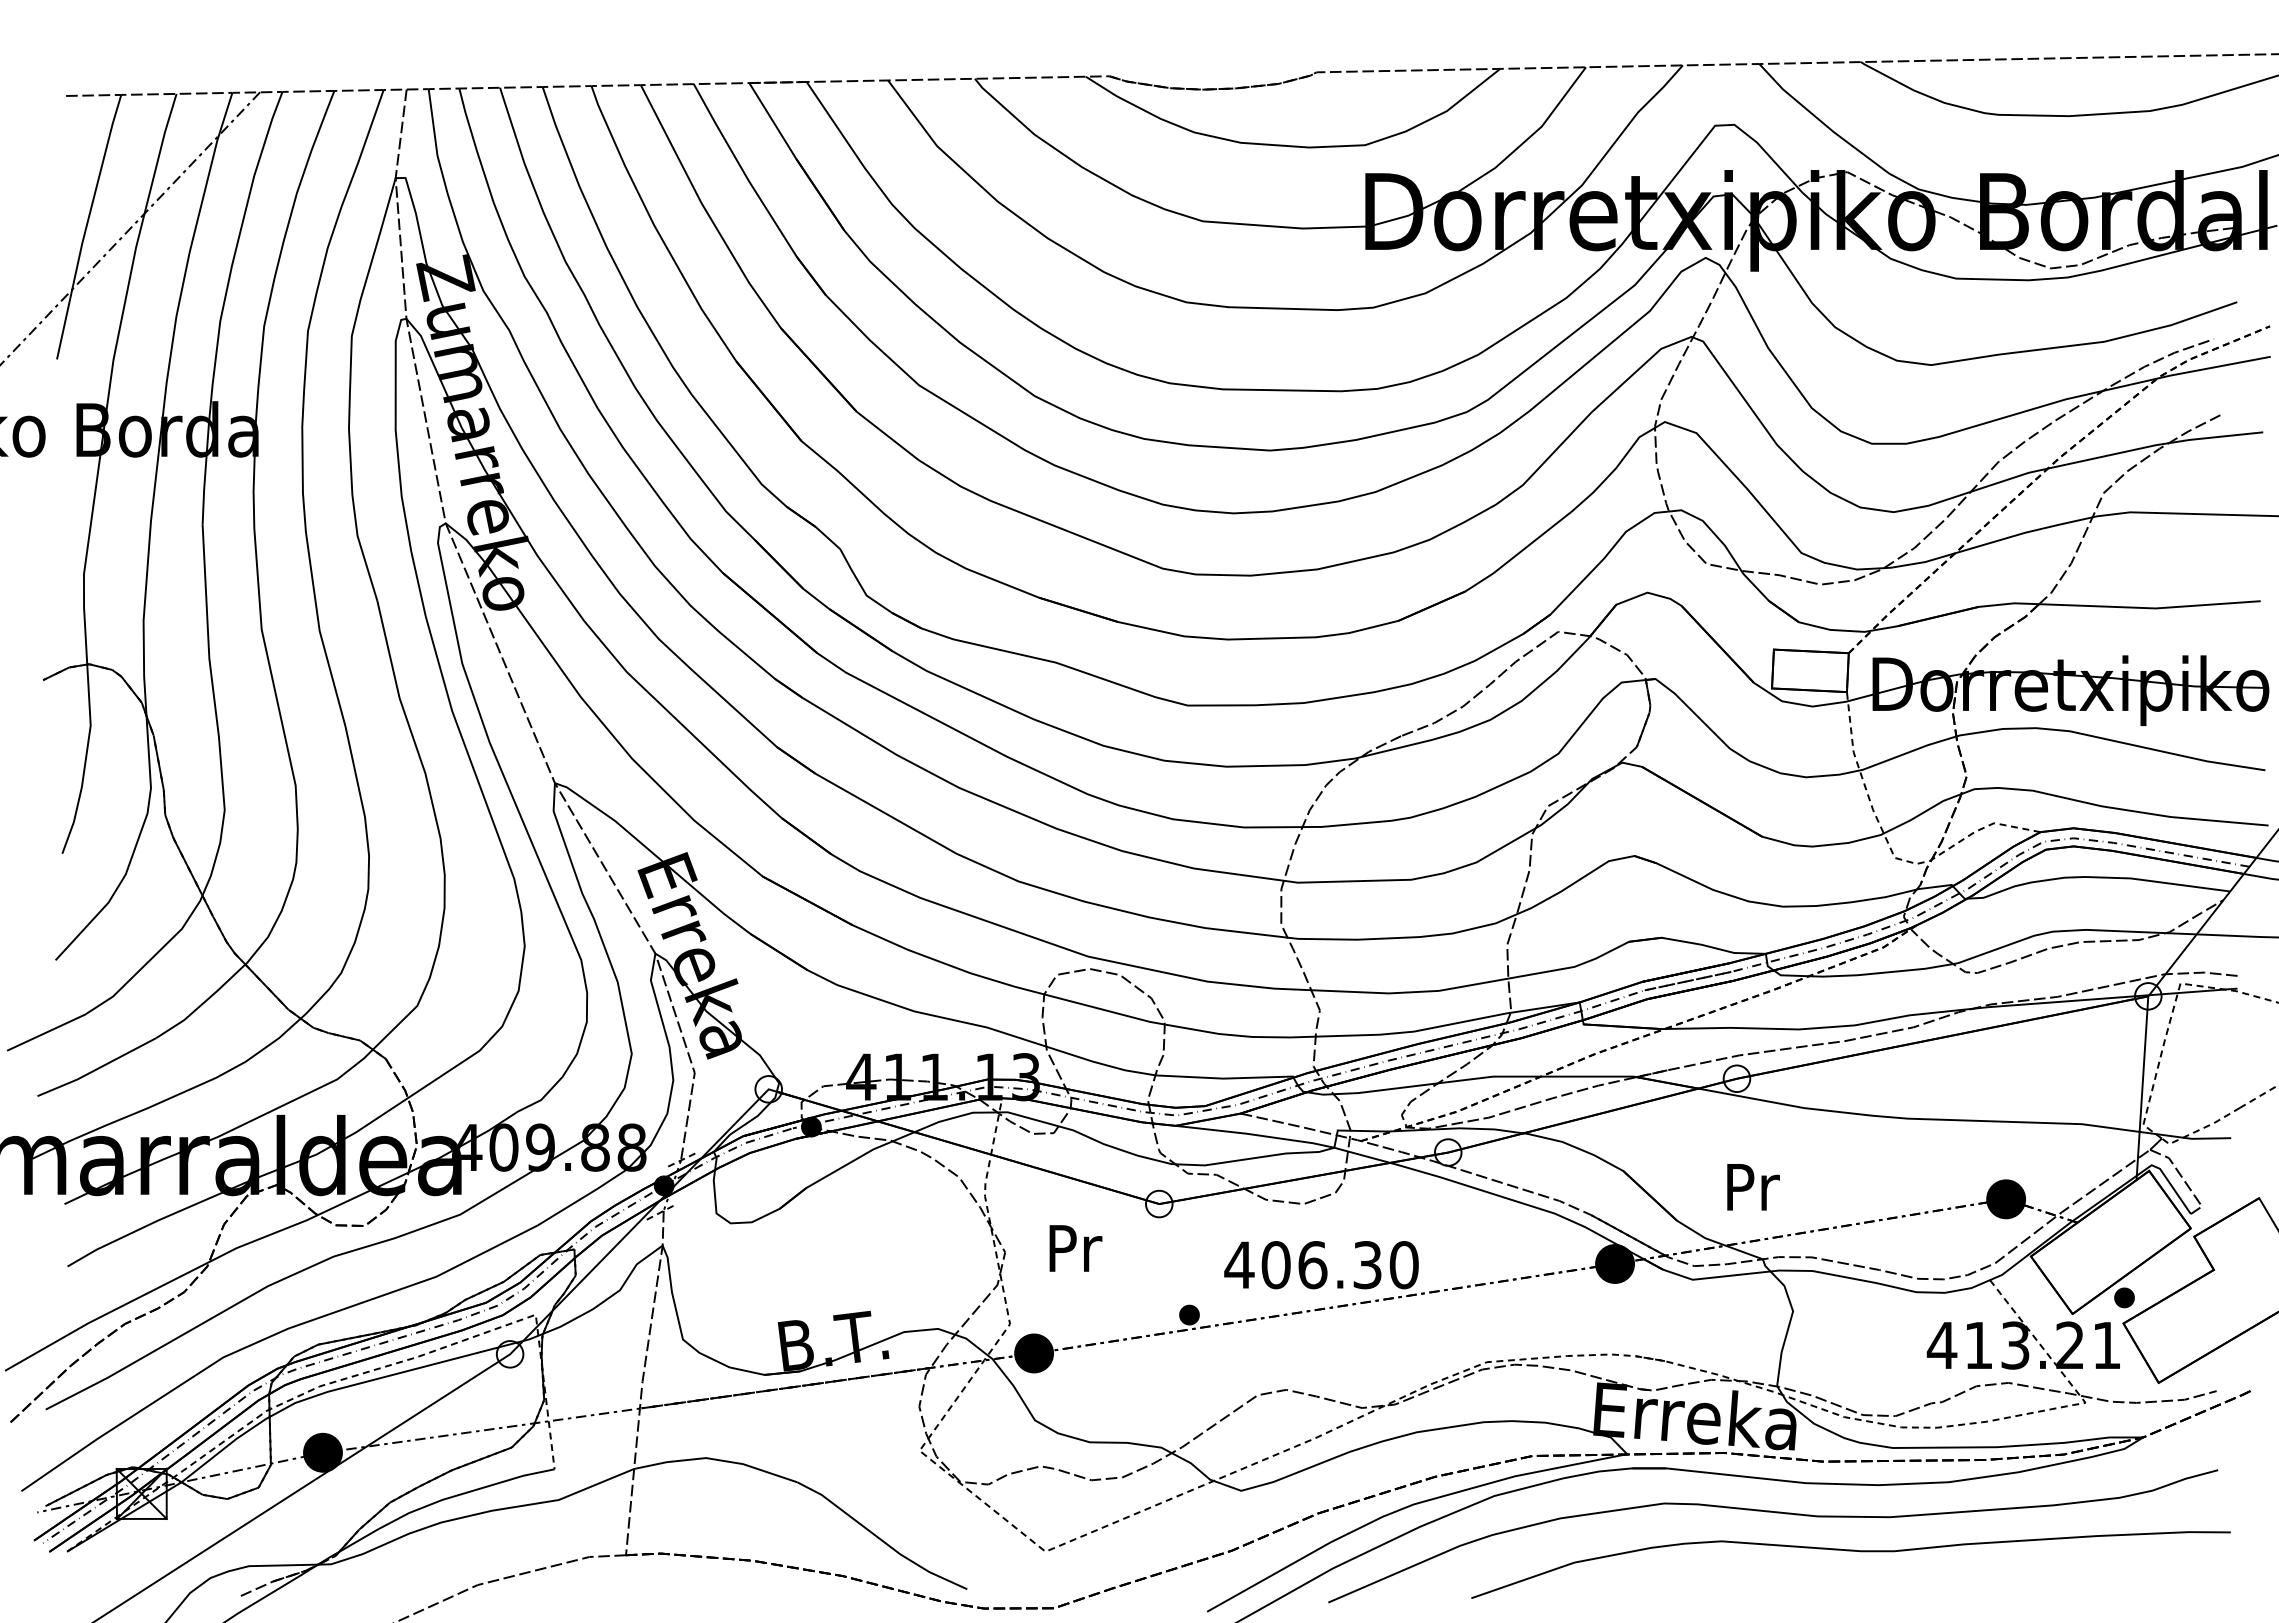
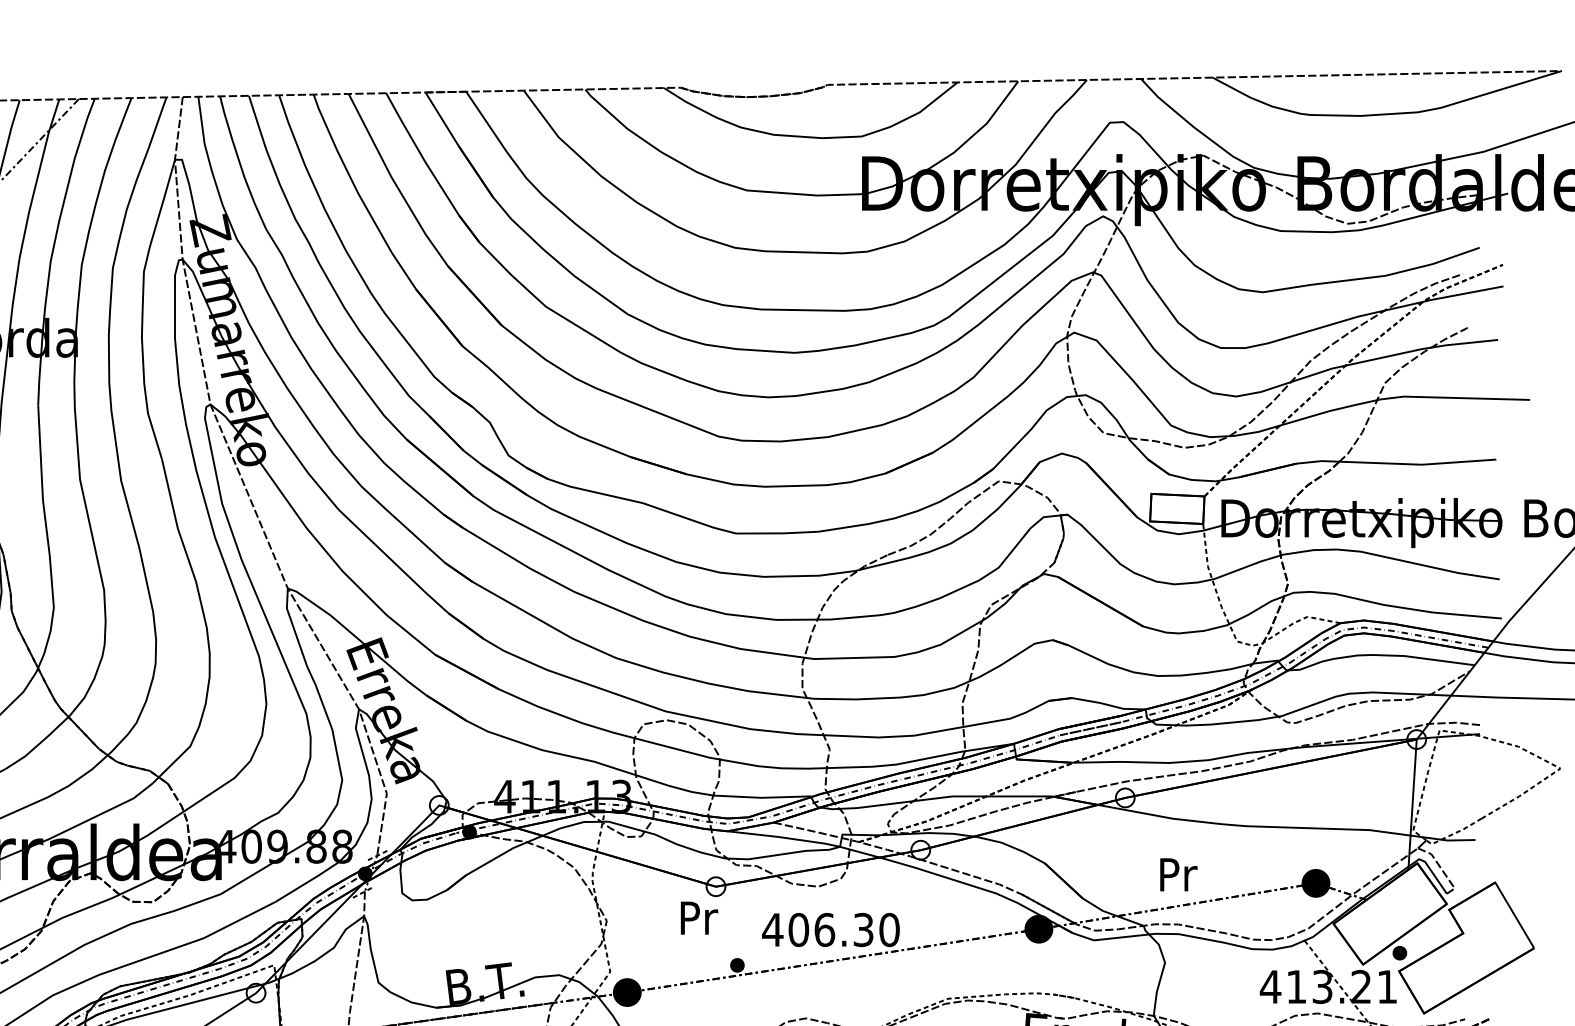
text: (1753, 1187) -> (1178, 874), moved
text: (1075, 1248) -> (699, 918), moved

